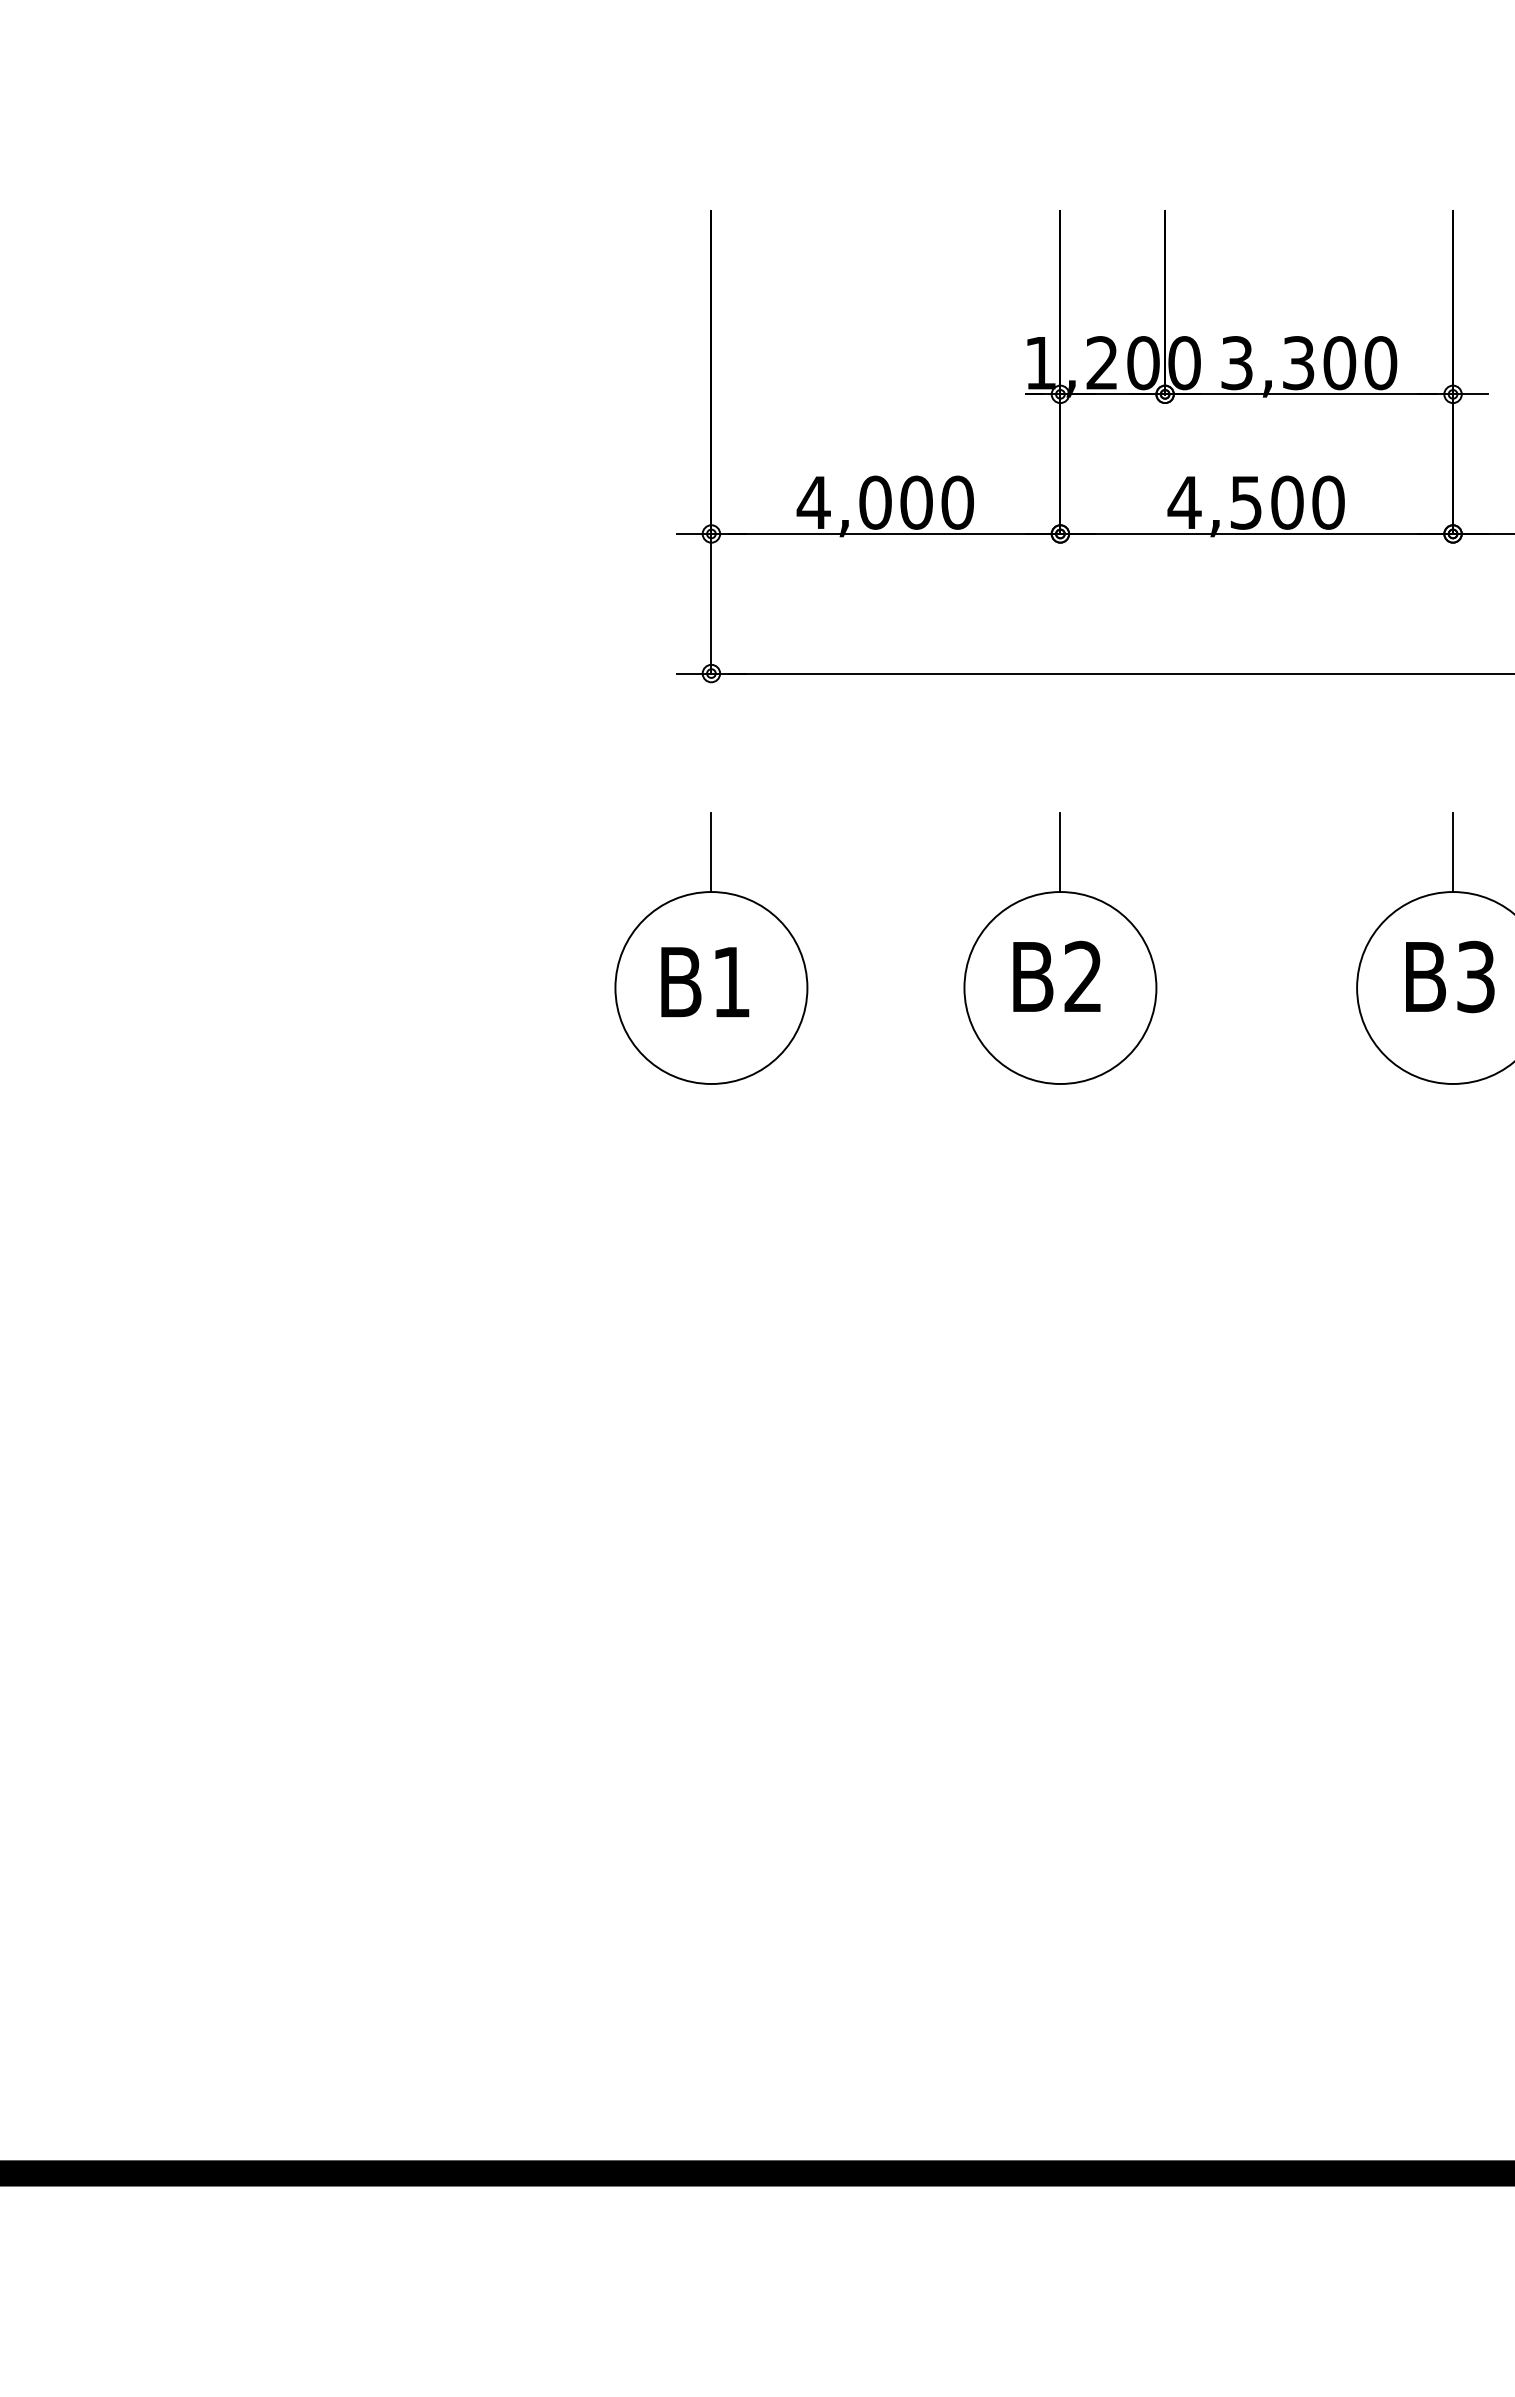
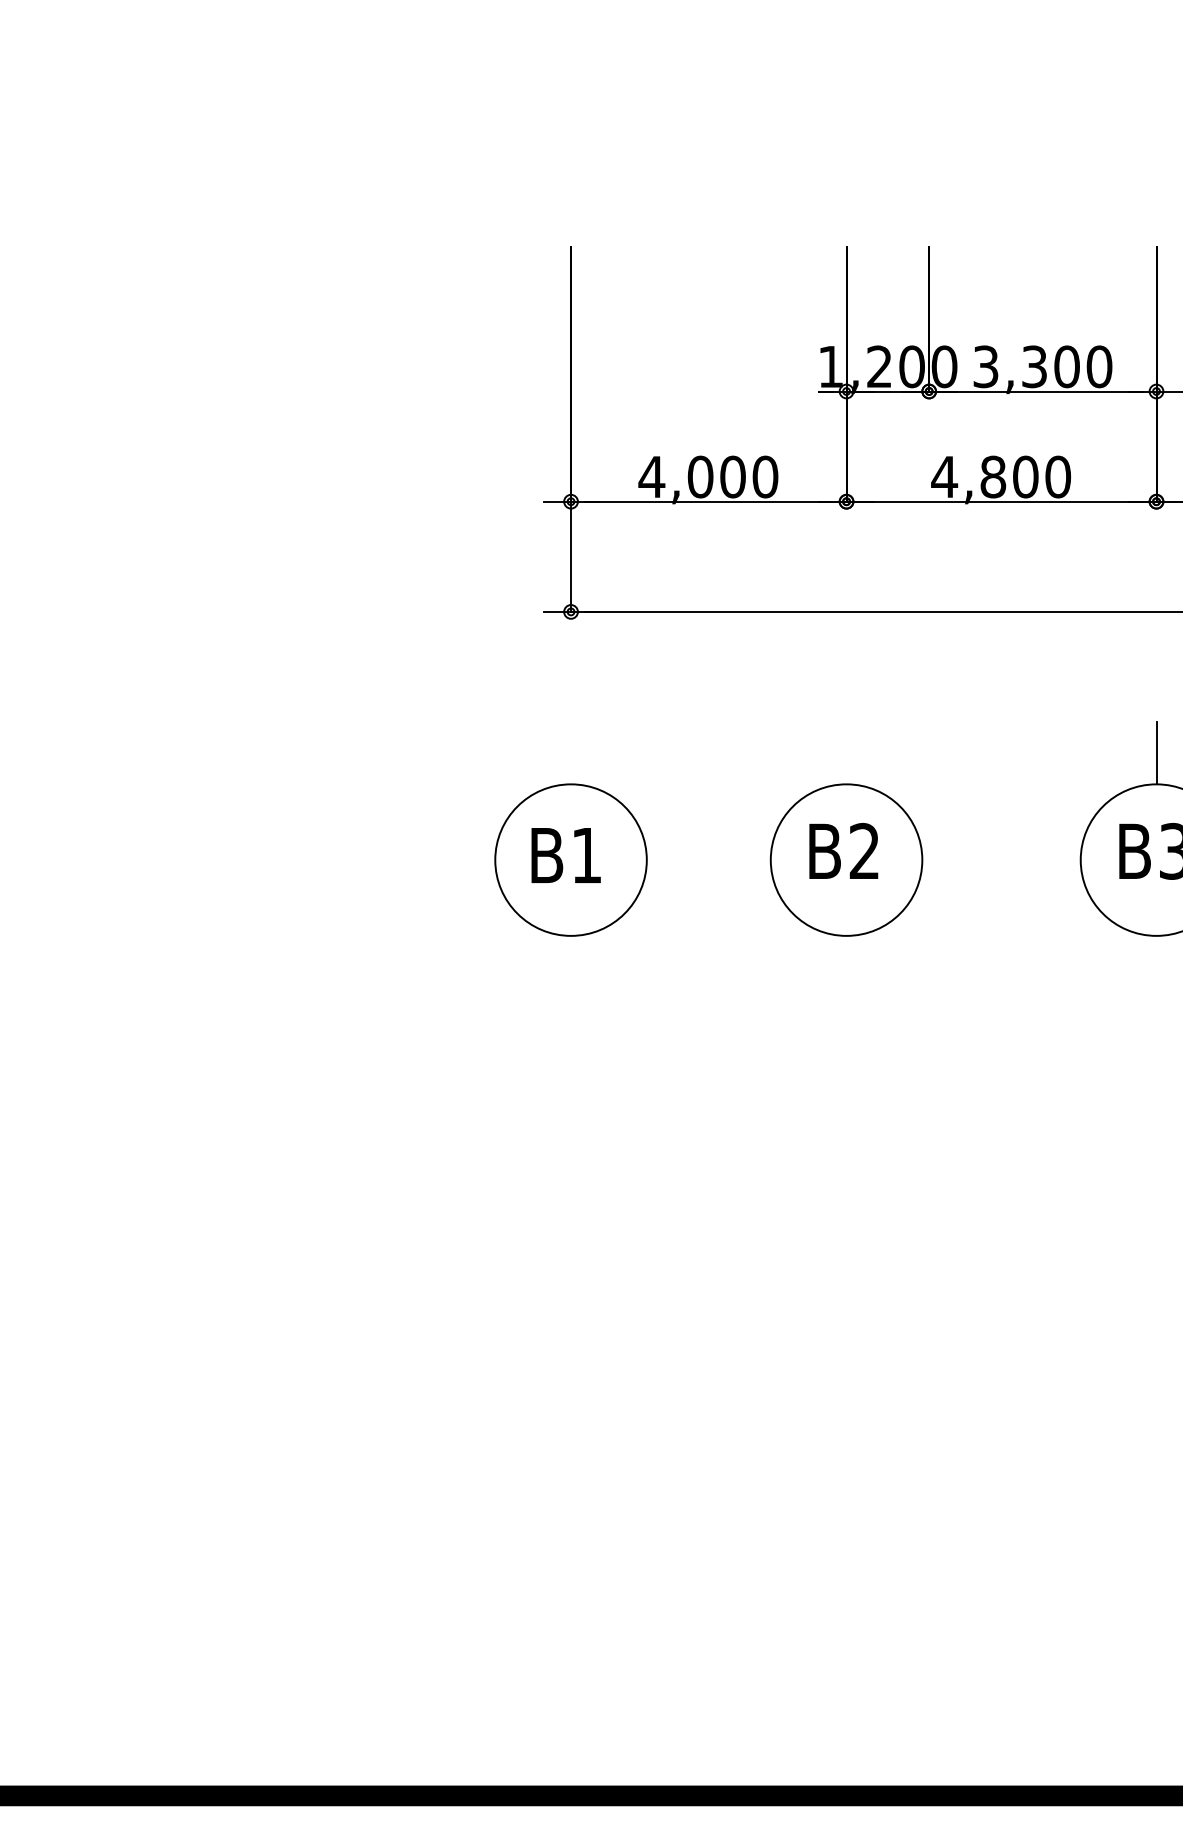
text: (1246, 502) -> (993, 476), 4,500 -> 4,800
line: (711, 852) -> (571, 753), removed
line: (1060, 852) -> (846, 753), removed

